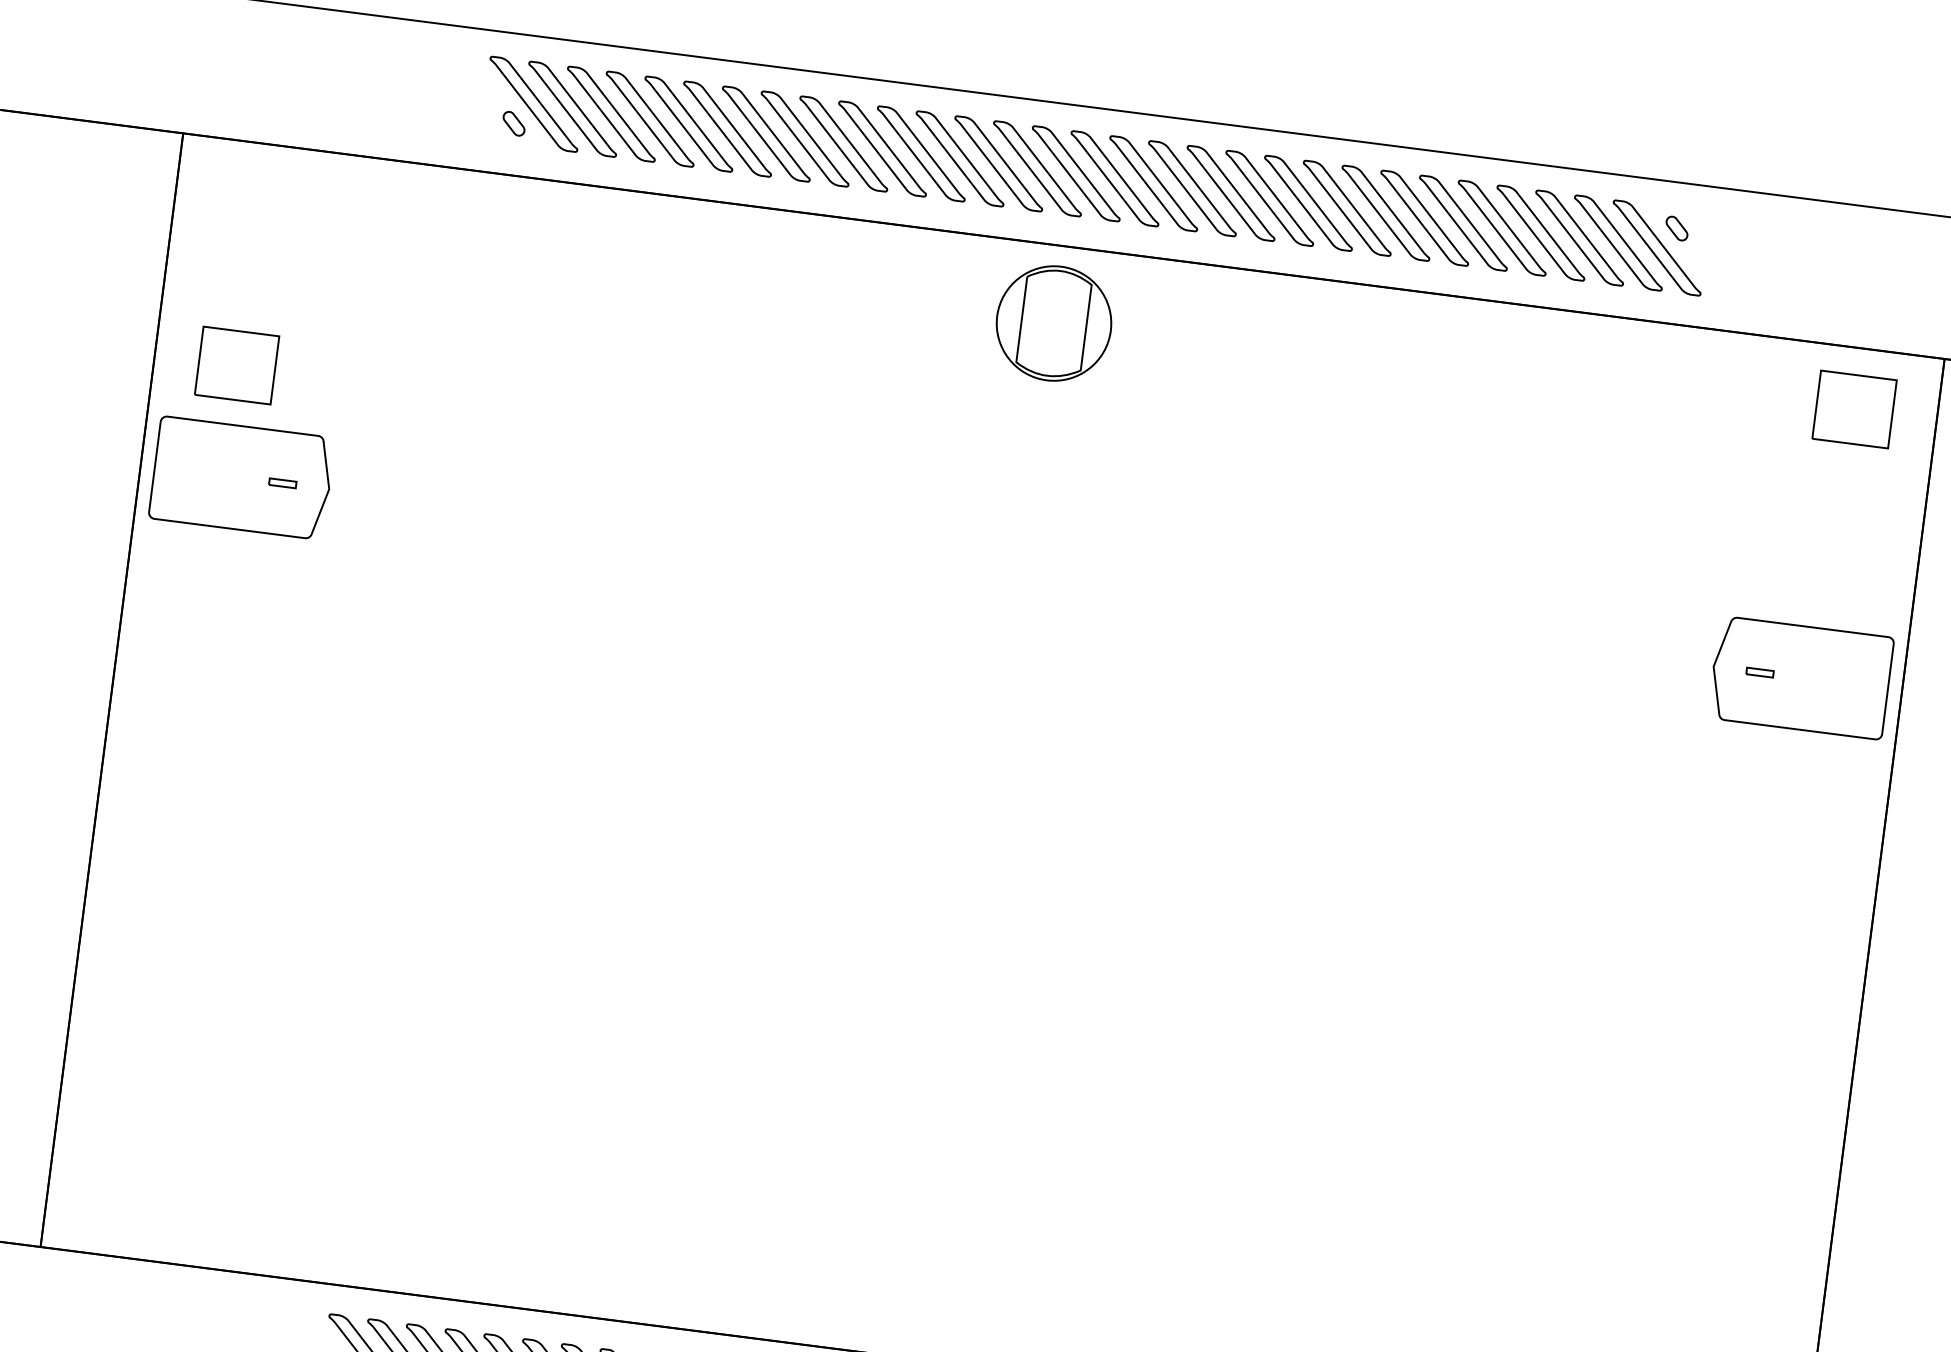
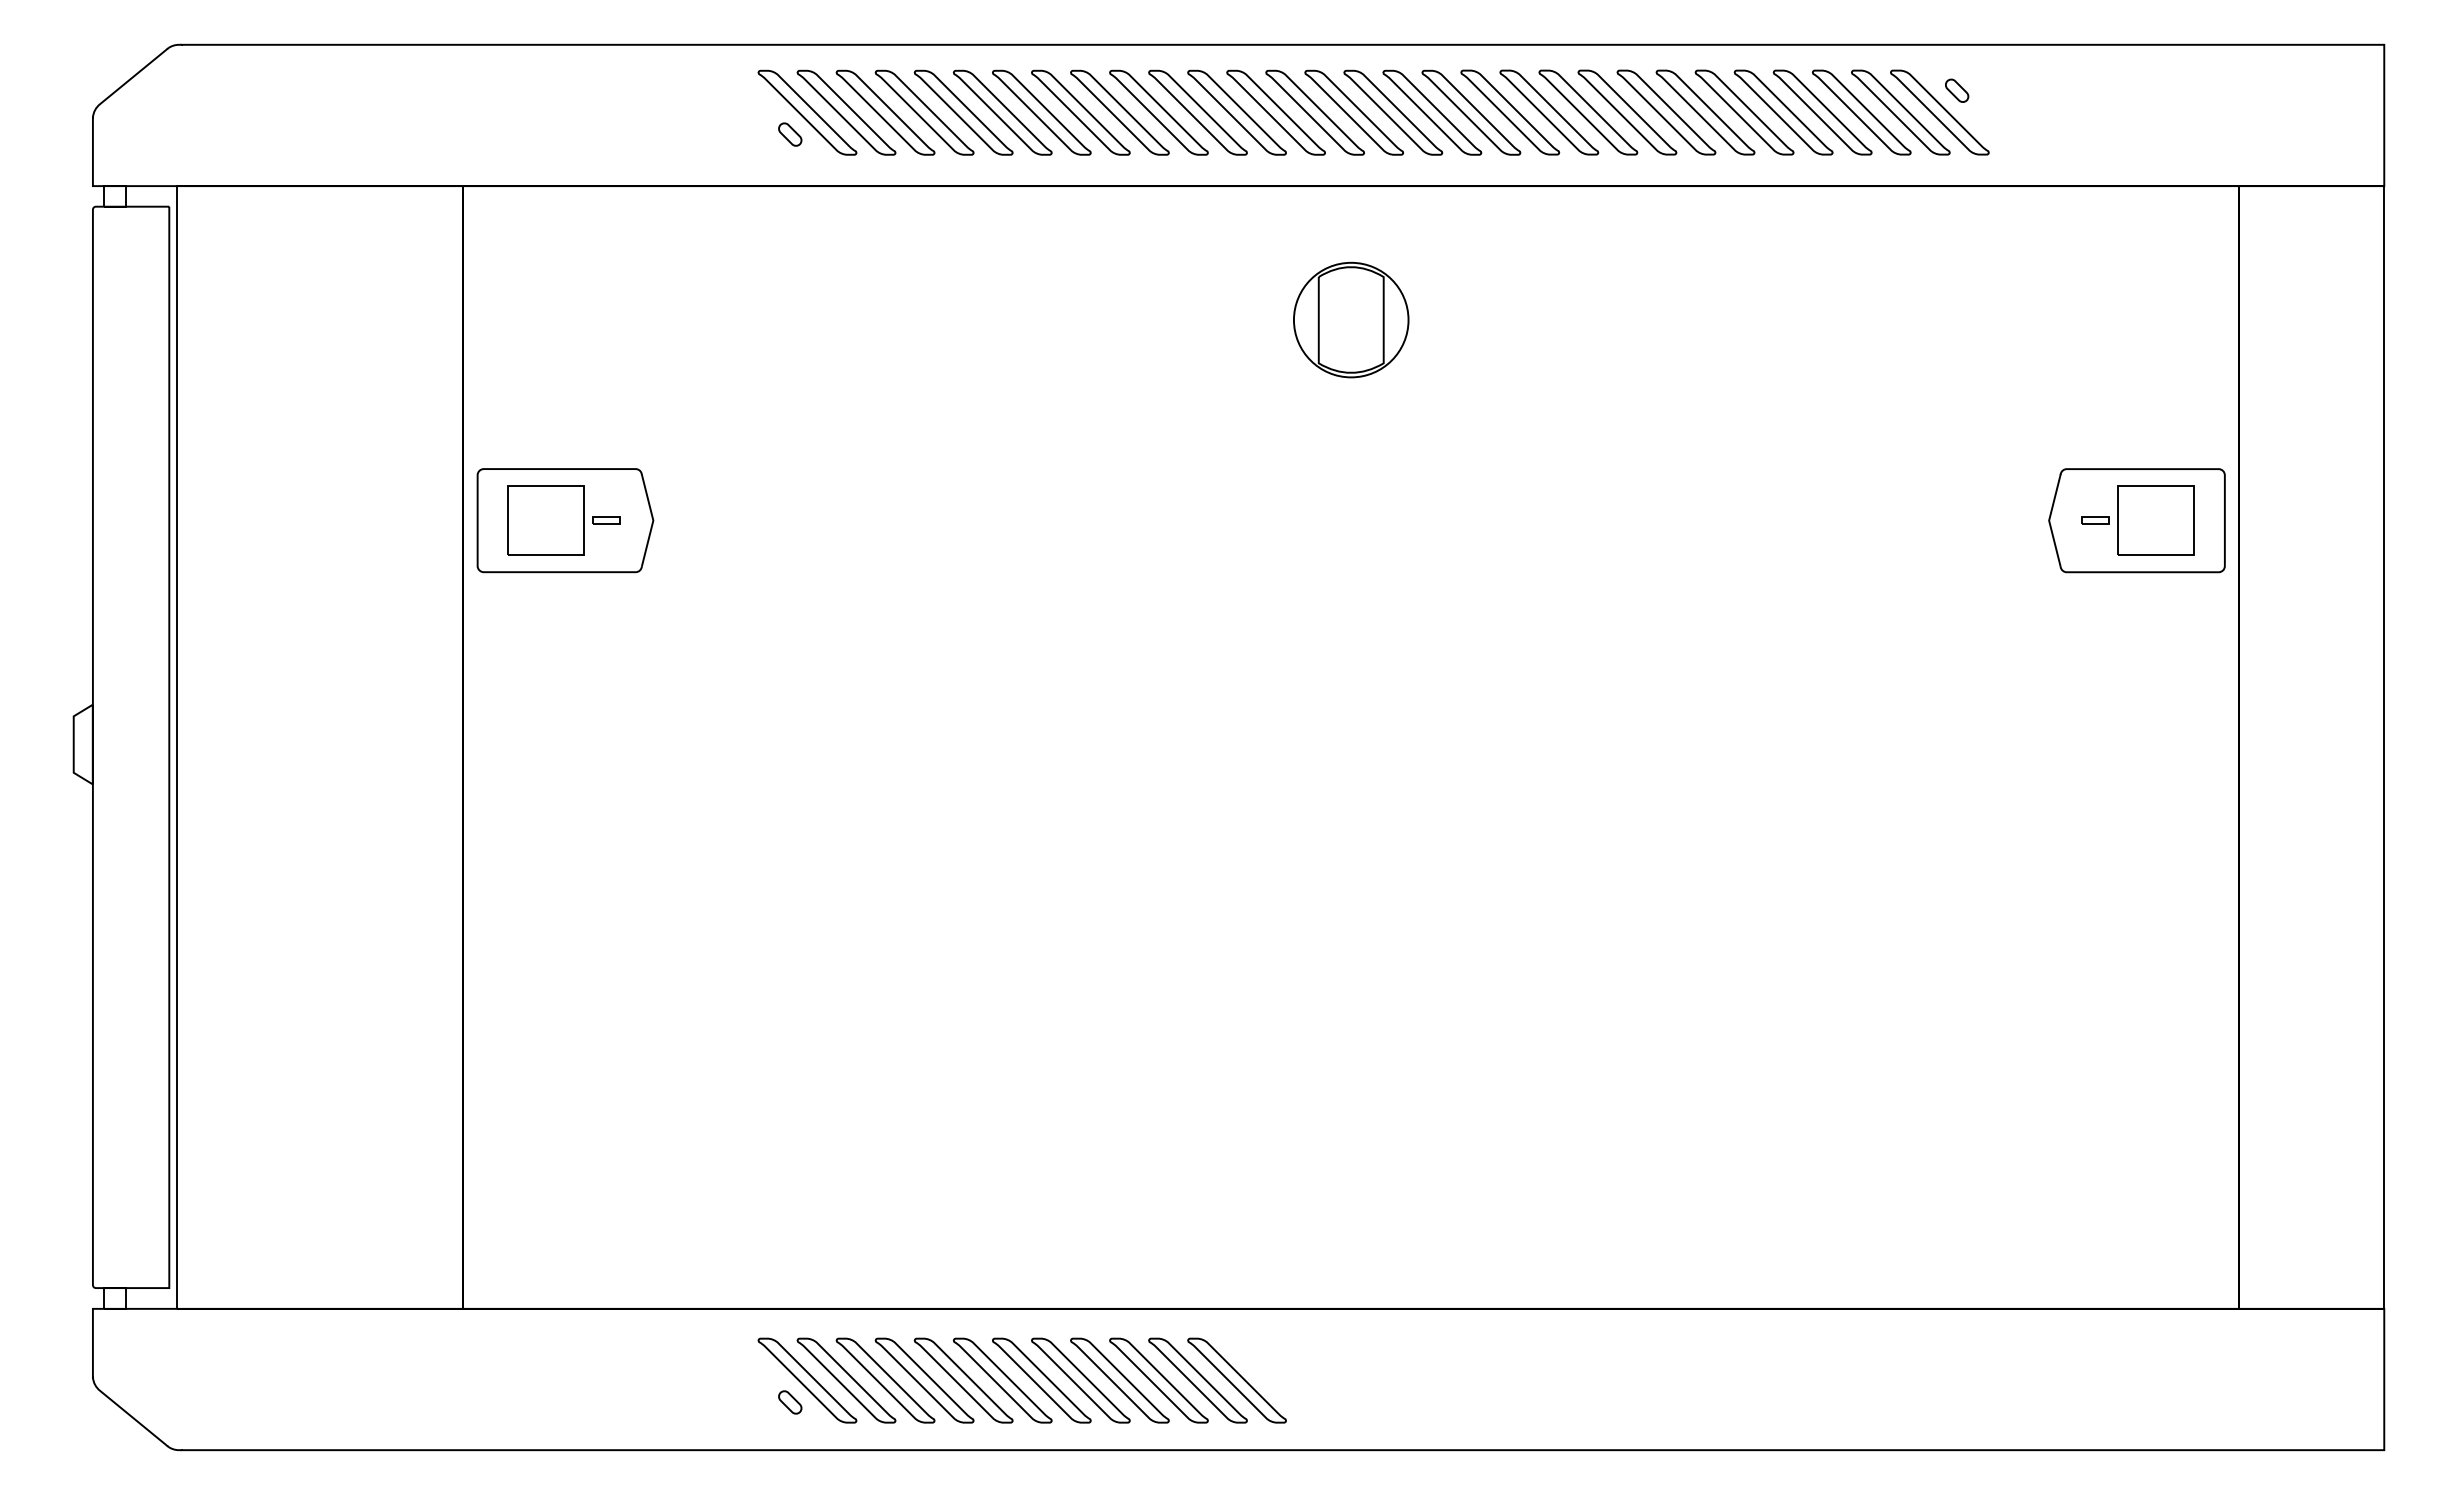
part: (1054, 322) -> (1351, 319), moved
part: (236, 365) -> (545, 520), moved
part: (1853, 409) -> (2155, 520), moved

